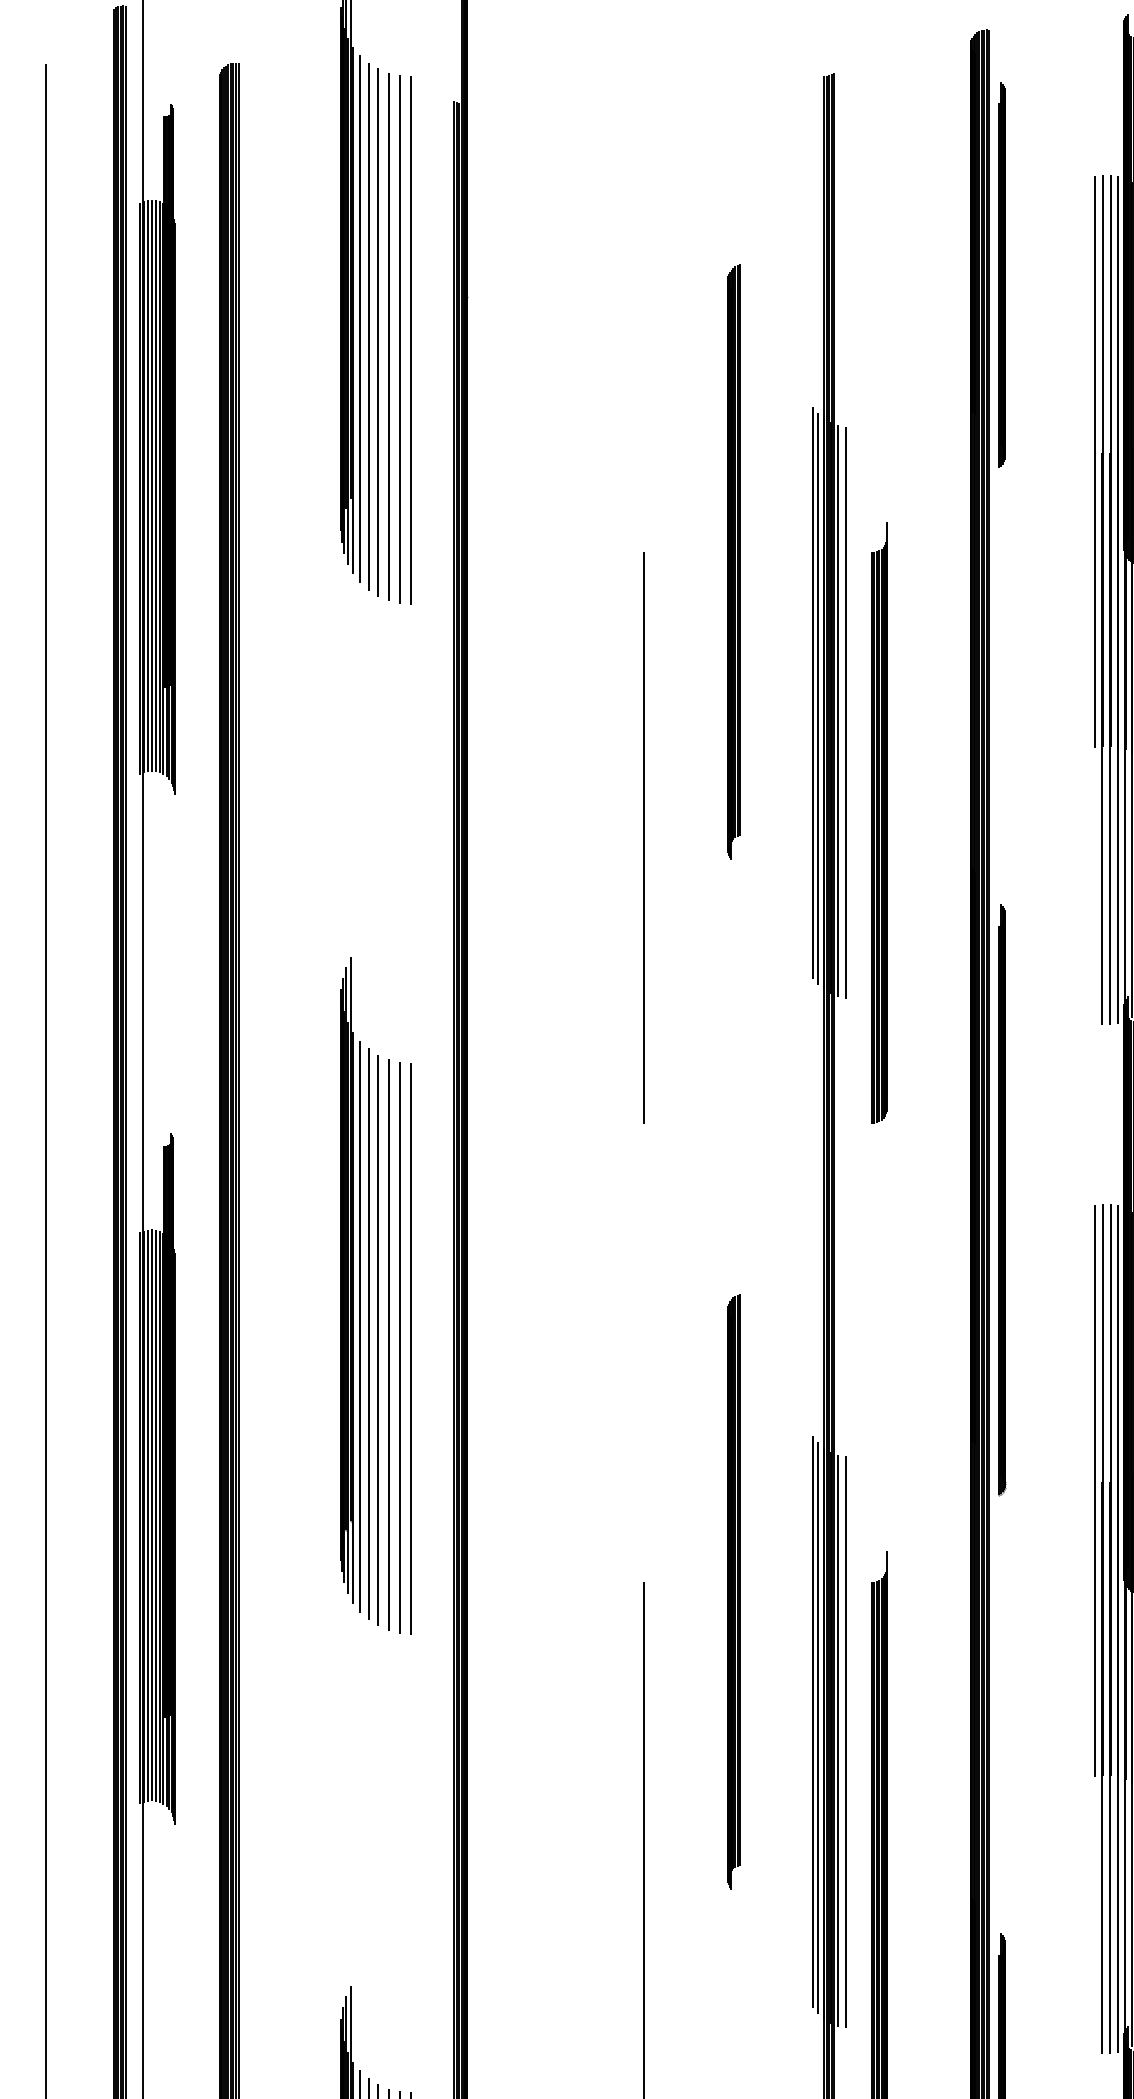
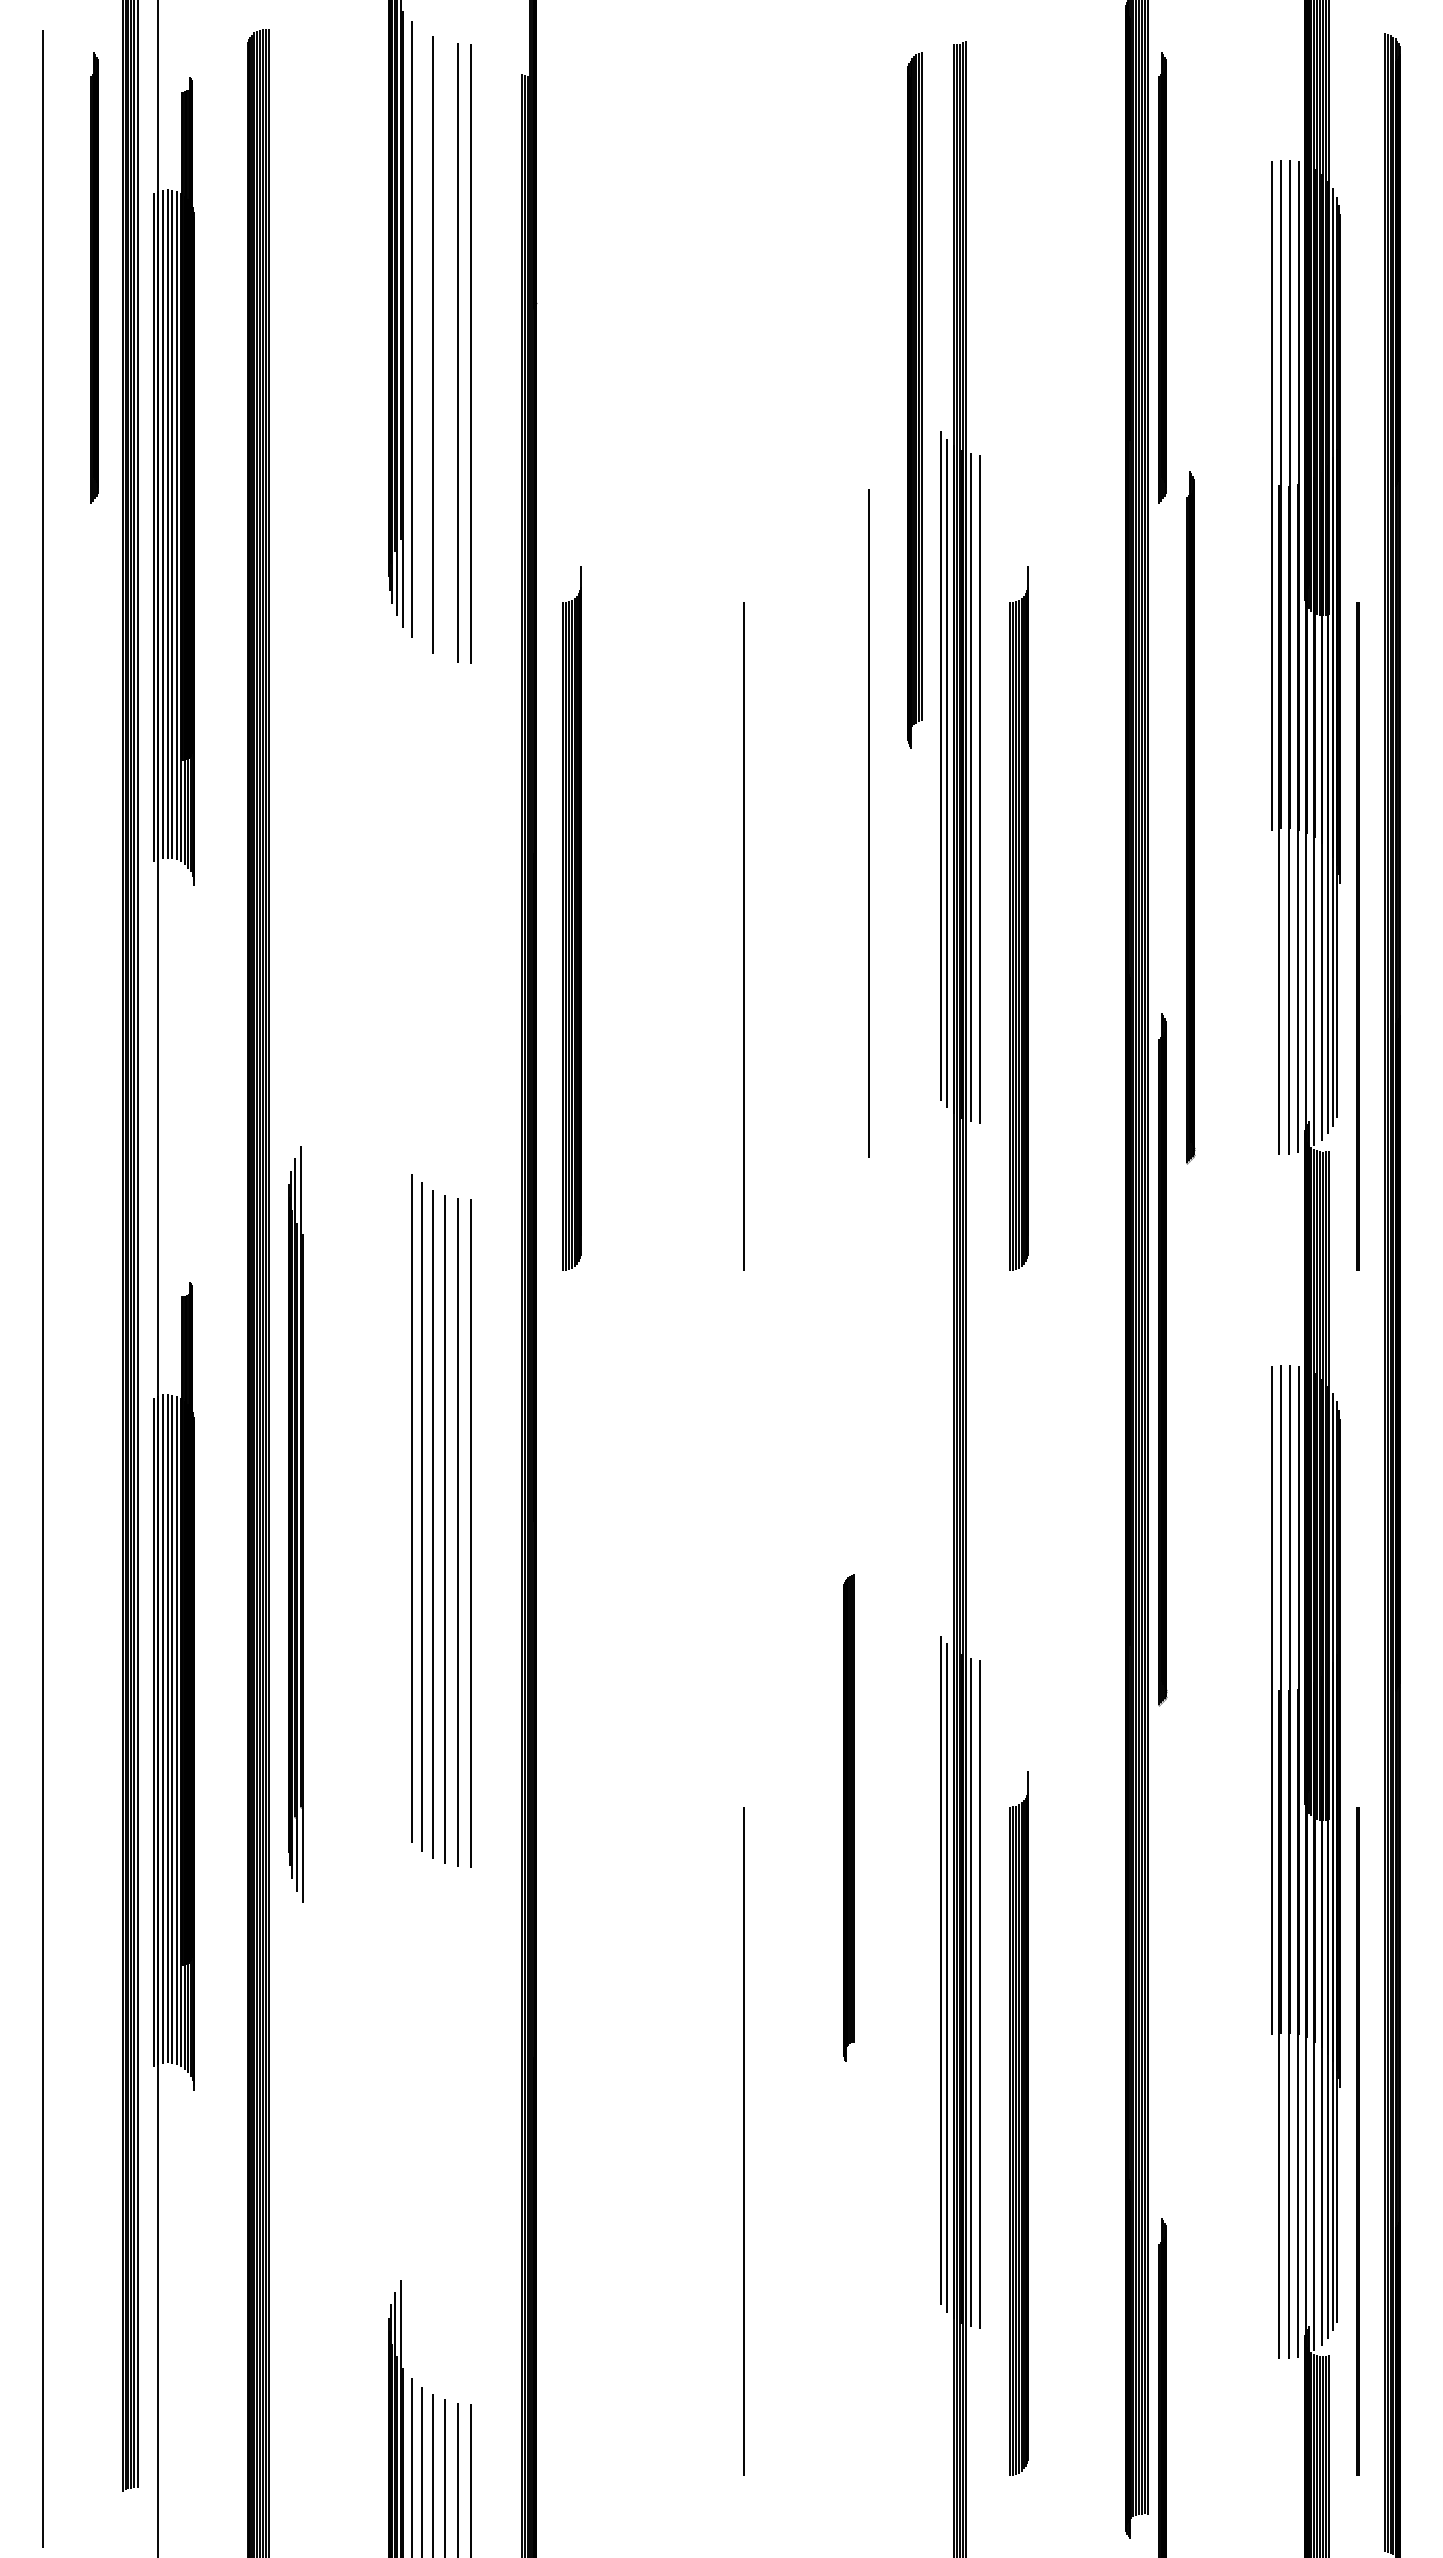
part: (89, 275) -> (94, 277), added
line: (368, 326) -> (421, 337), removed
line: (388, 336) -> (444, 349), removed
part: (733, 562) -> (914, 400), moved
part: (1025, 736) -> (1190, 817), added
line: (750, 741) -> (868, 823), added
part: (496, 822) -> (571, 918), added
part: (346, 1280) -> (295, 1524), moved
part: (733, 1592) -> (848, 1818), size x0.7

